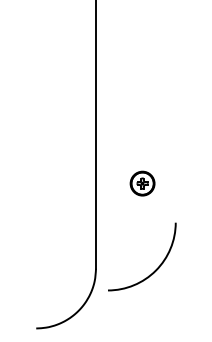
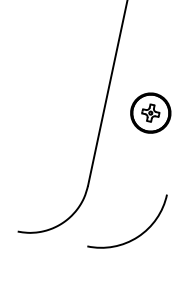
part: (142, 183) -> (150, 112), size x1.67
arc: (155, 269) -> (137, 235), moved

